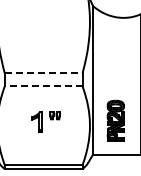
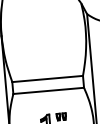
line: (43, 73) -> (47, 79), dashed -> solid
line: (43, 86) -> (48, 91), dashed -> solid

